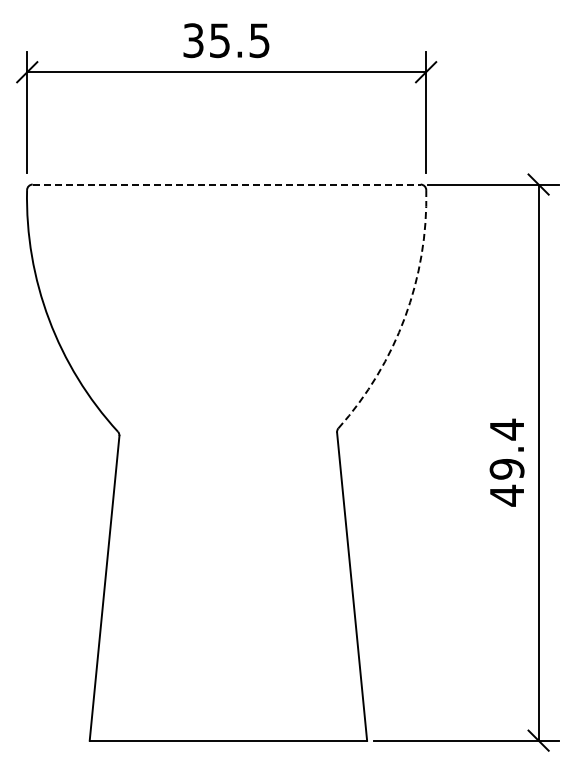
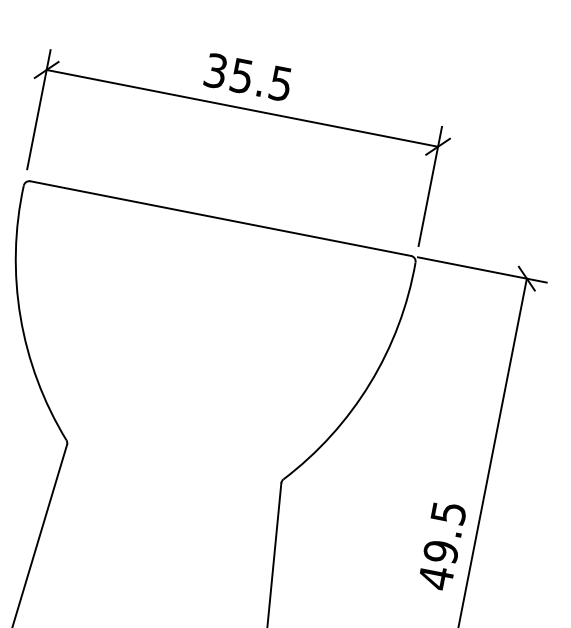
line: (226, 184) -> (220, 218), dashed -> solid
arc: (405, 317) -> (370, 383), dashed -> solid
text: (507, 429) -> (449, 513), 49.4 -> 49.5

